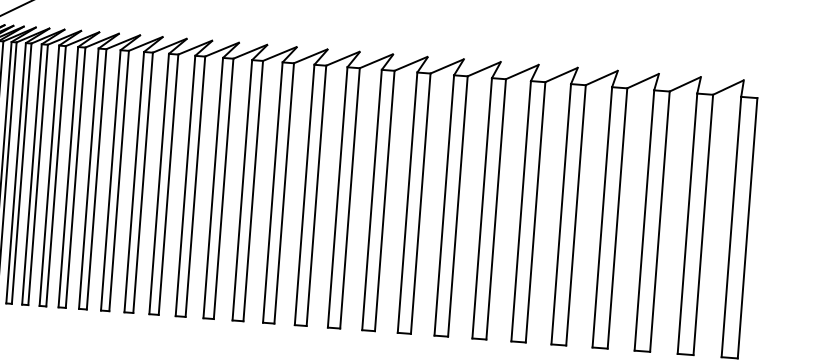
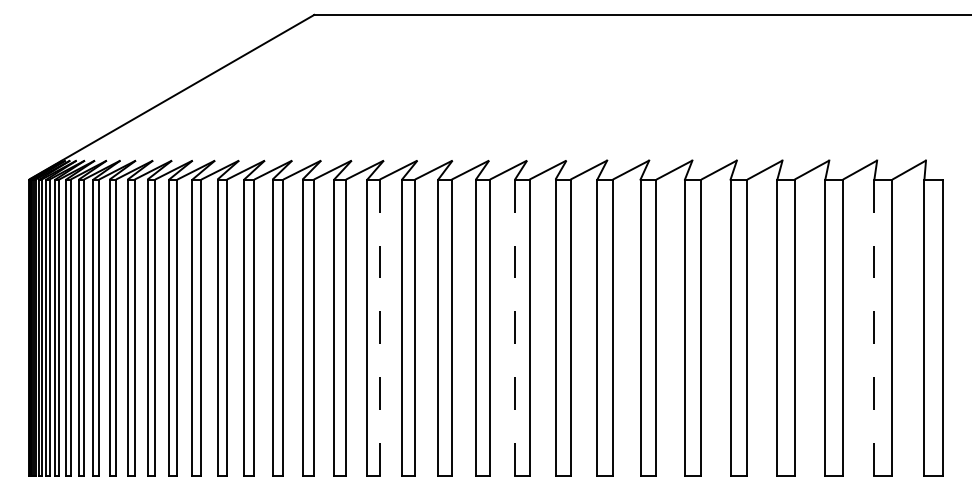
line: (253, 190) -> (379, 327), solid -> dashed
line: (372, 200) -> (515, 328), solid -> dashed
line: (687, 224) -> (874, 328), solid -> dashed

